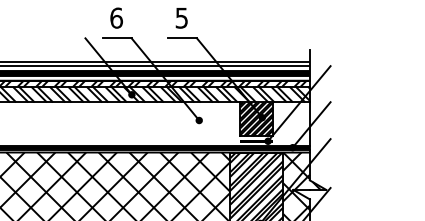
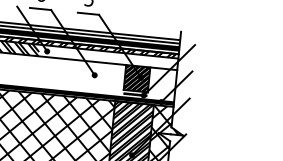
hatch: (215, 94) -> (108, 57), removed

